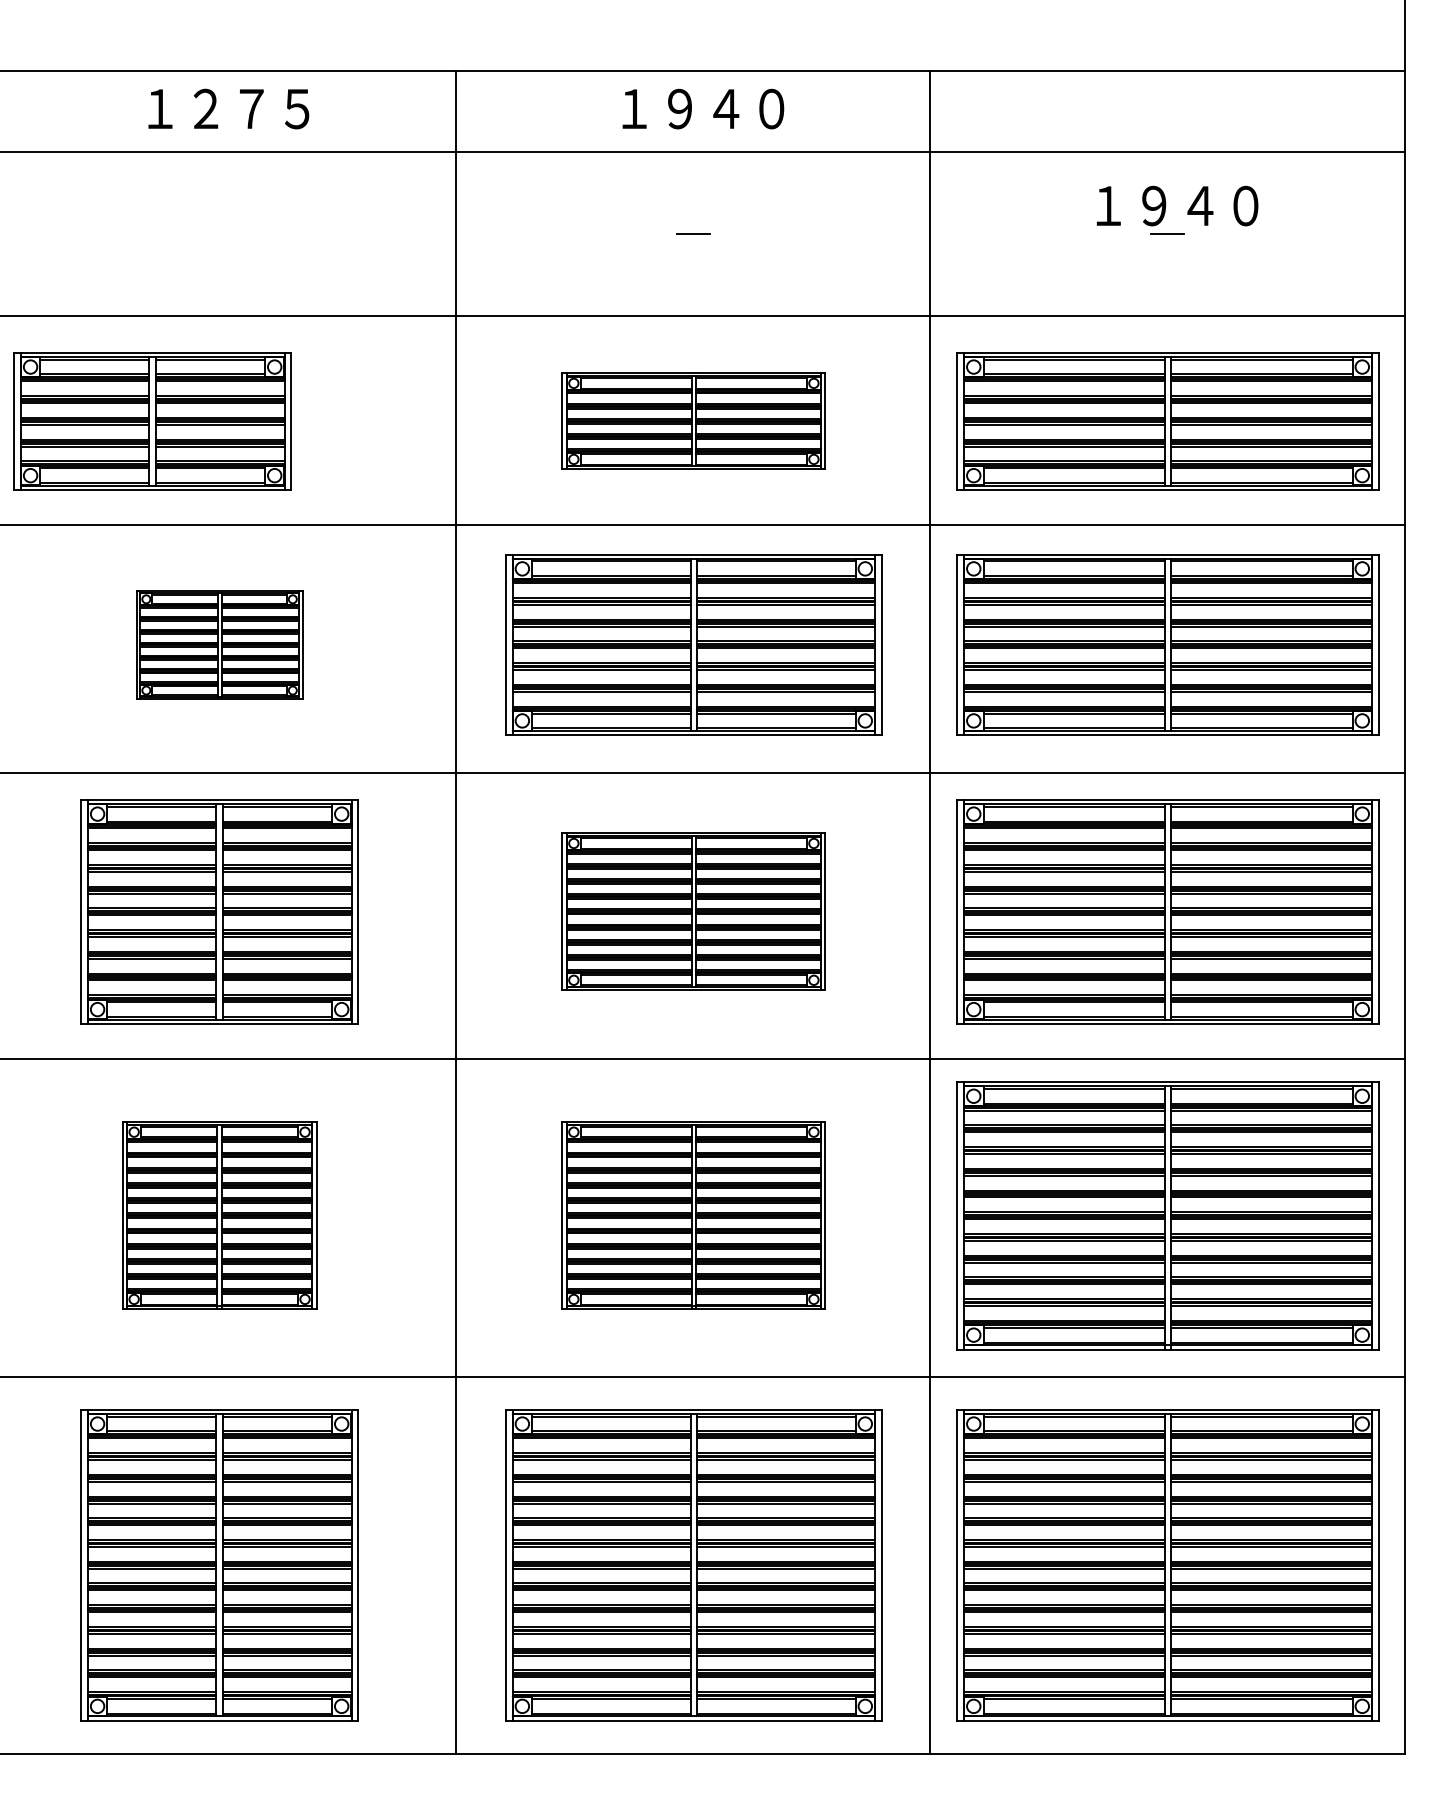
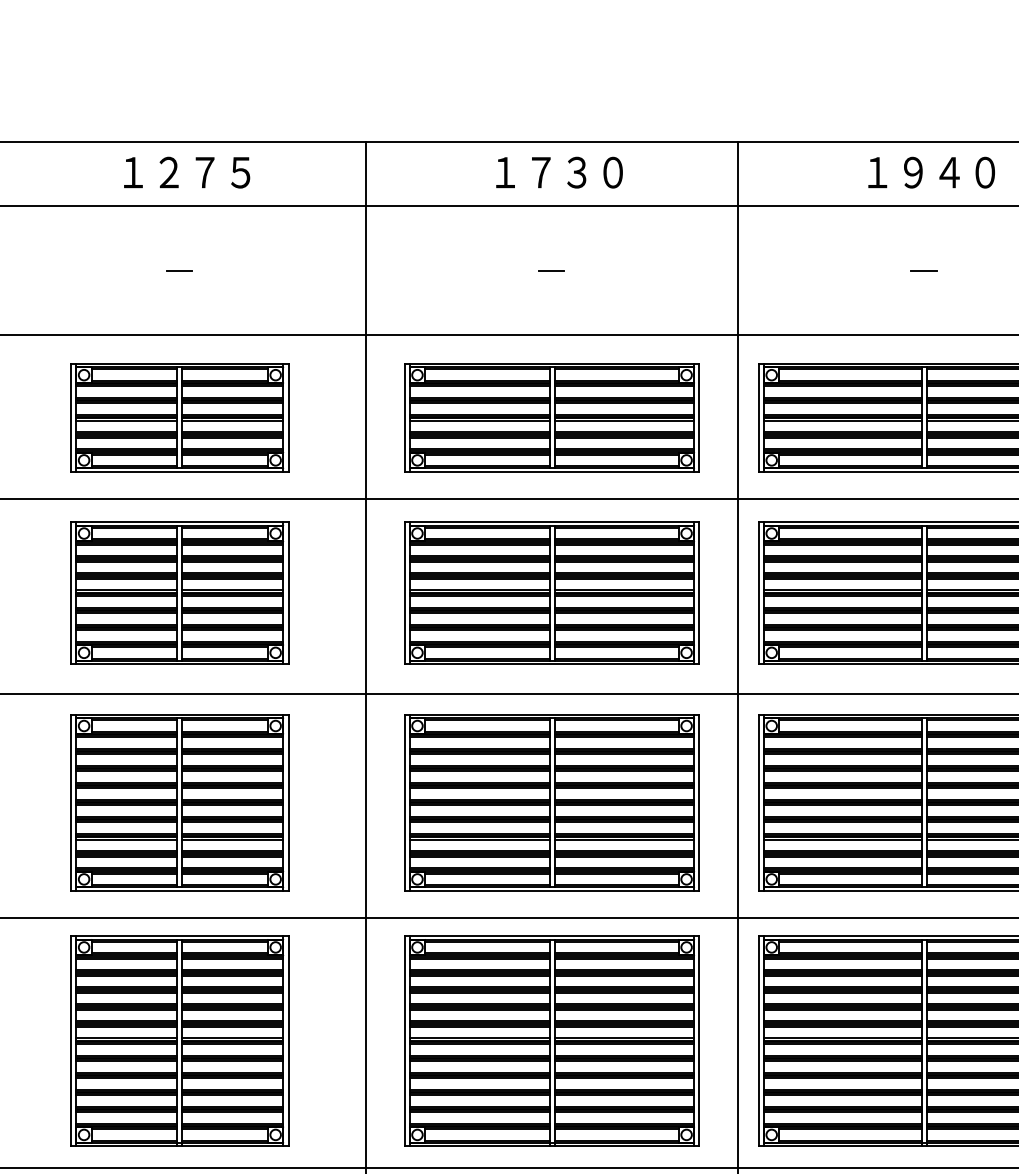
text: (703, 108) -> (559, 172), １９４０ -> １７３０
text: (1177, 205) -> (931, 172), moved
line: (218, 233) -> (178, 270), added
part: (152, 421) -> (179, 417), moved
part: (693, 421) -> (551, 417), size x1.43
part: (219, 644) -> (179, 592), size x1.67
part: (693, 911) -> (551, 802), size x1.43
part: (219, 1215) -> (179, 1041), size x1.43
part: (693, 1215) -> (551, 1041), size x1.43

